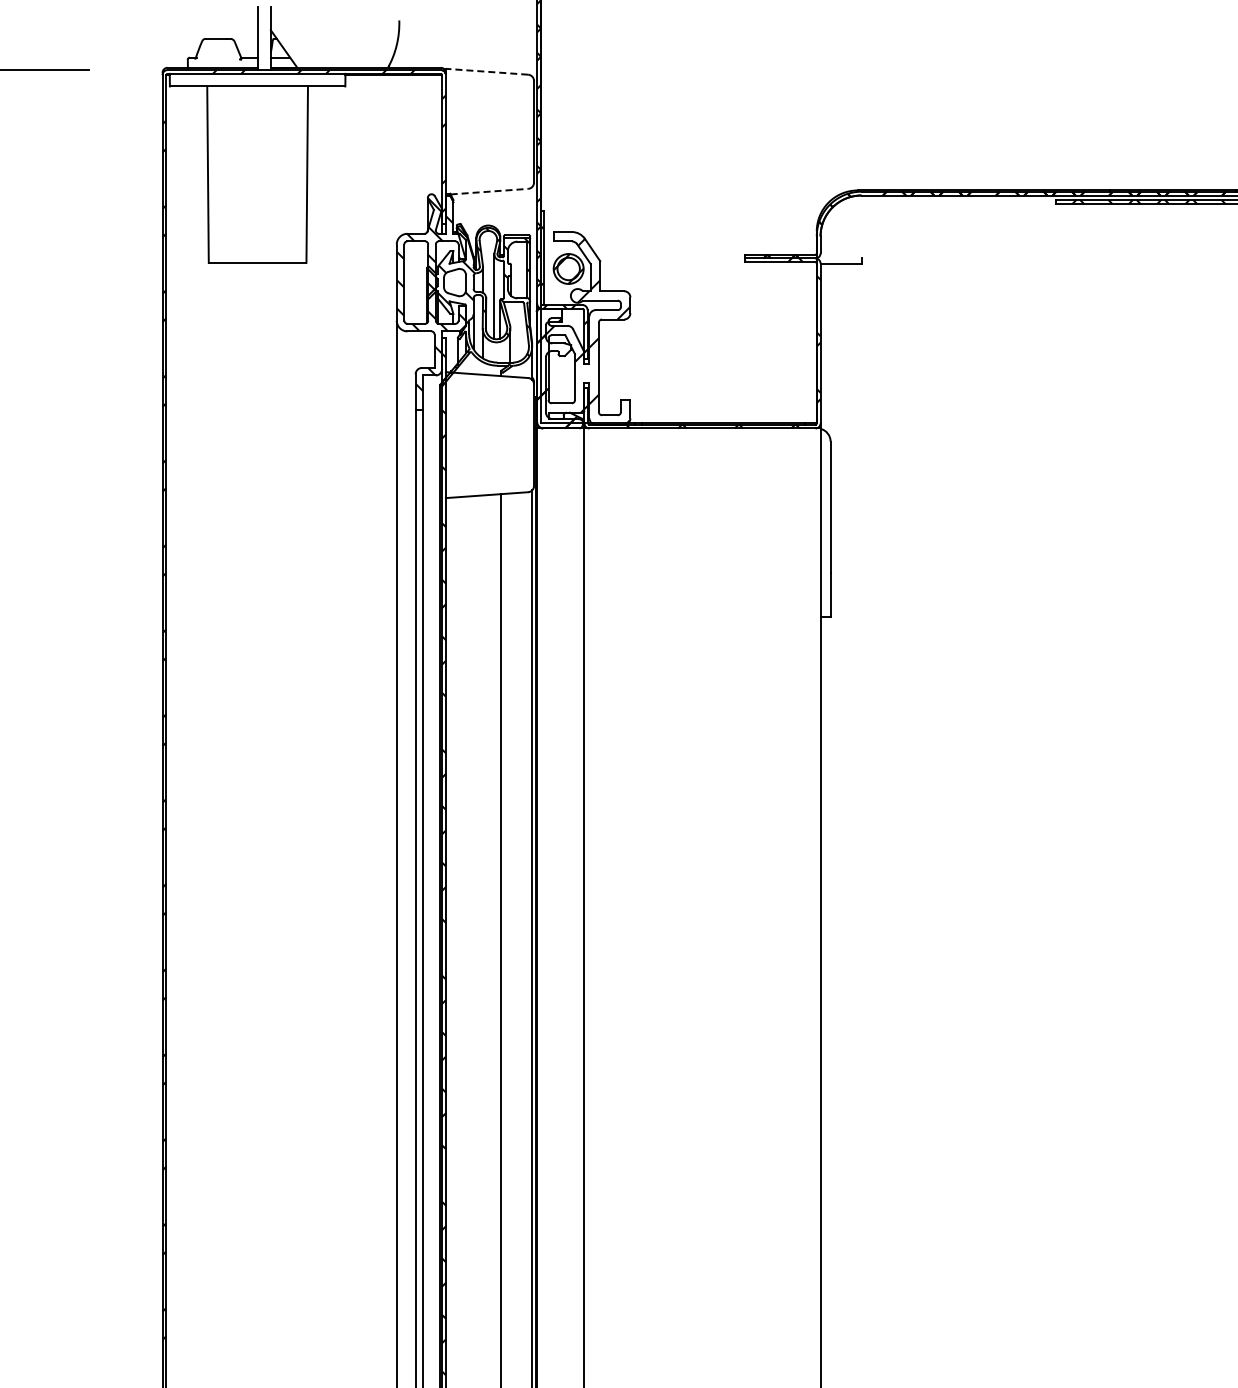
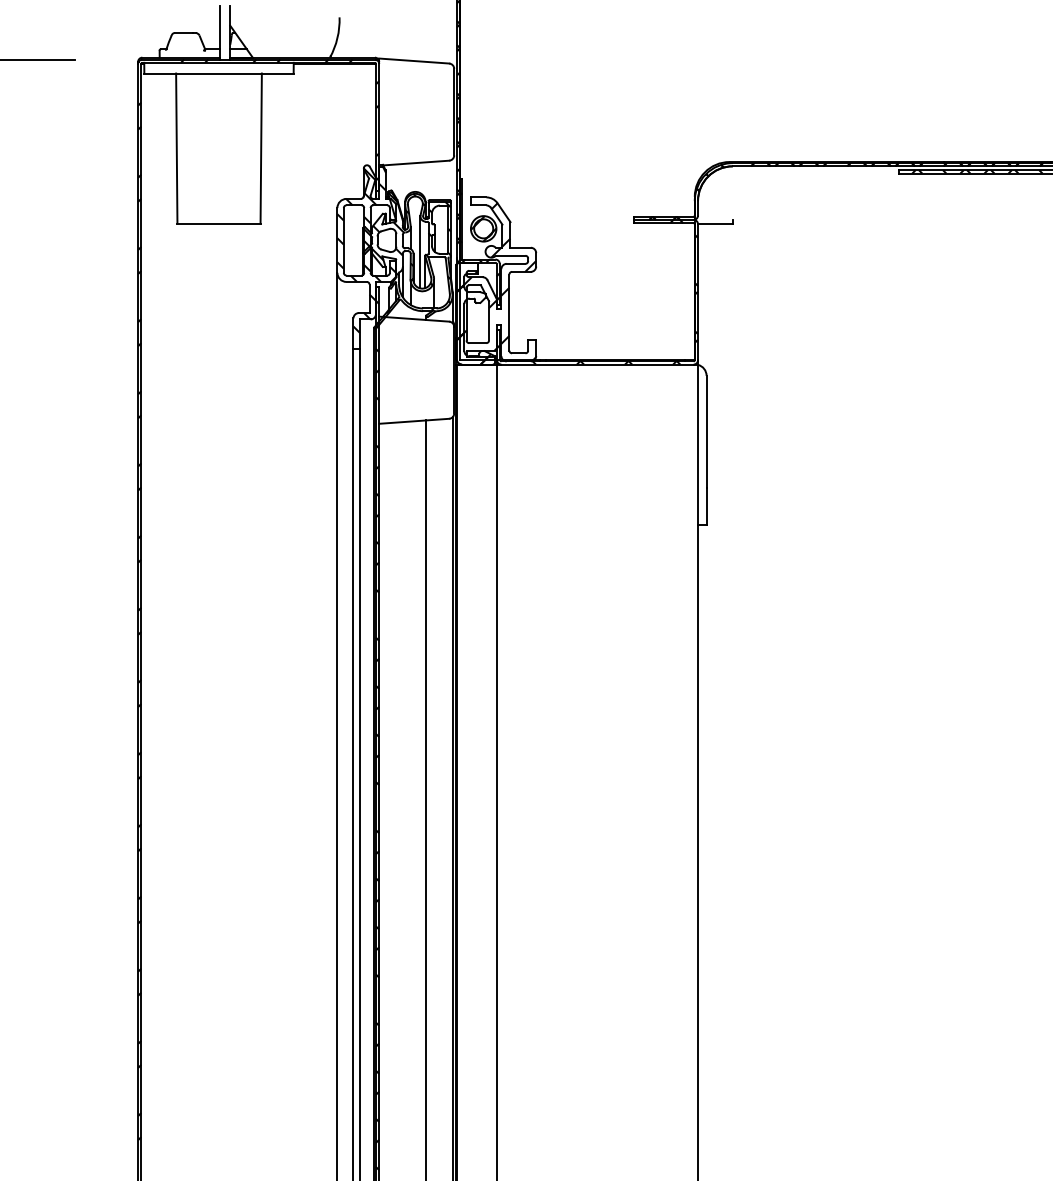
line: (486, 71) -> (413, 60), dashed -> solid
line: (489, 191) -> (416, 162), dashed -> solid

